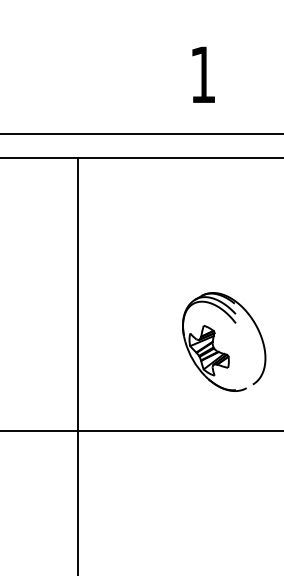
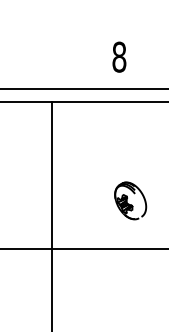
text: (203, 73) -> (119, 56), 1 -> 8
part: (223, 341) -> (130, 200), size x0.7

